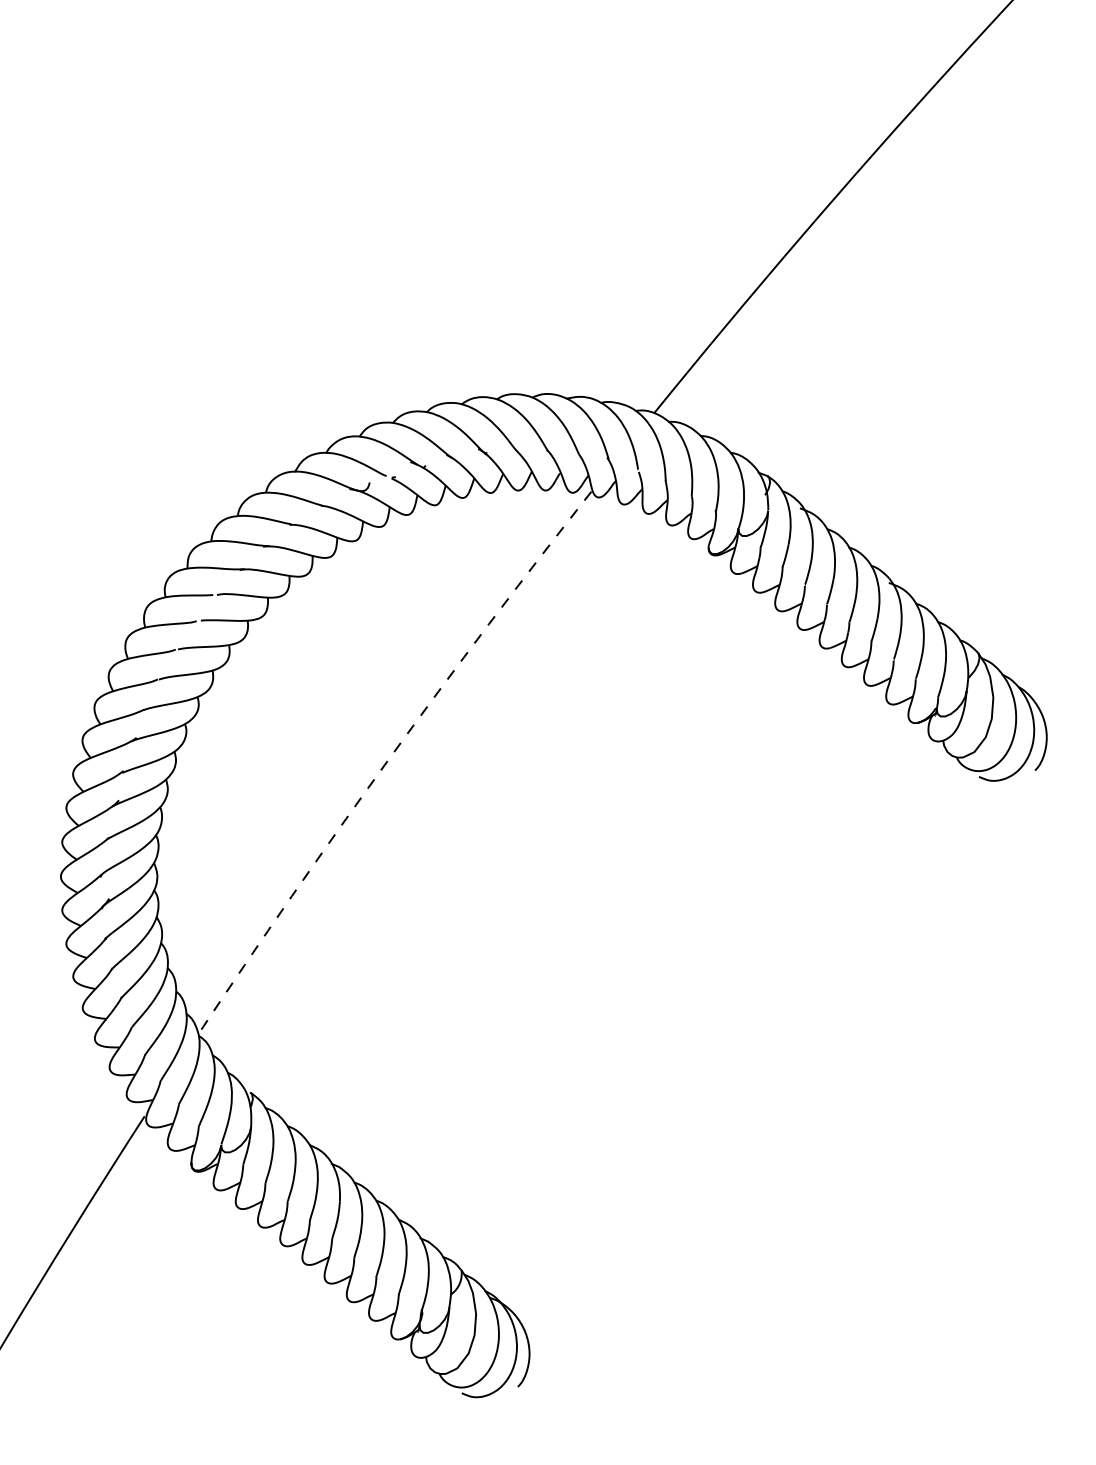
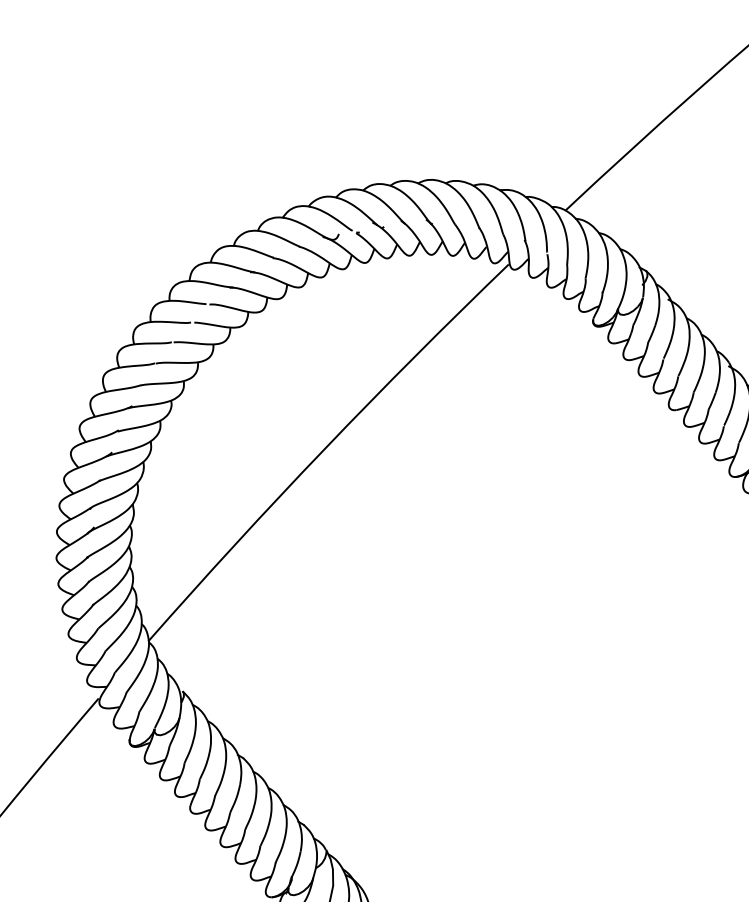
arc: (388, 759) -> (324, 449), dashed -> solid

